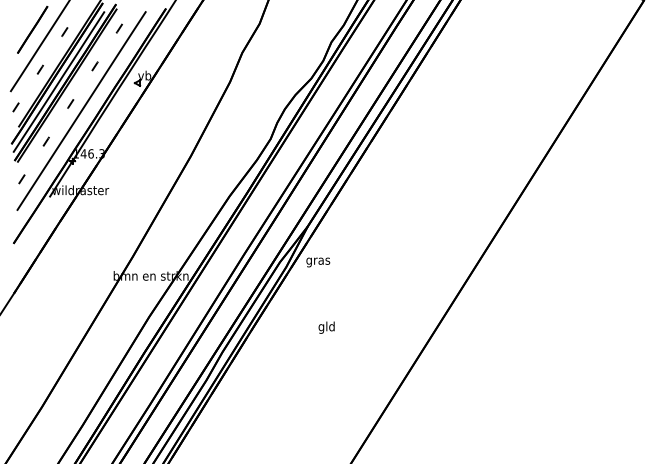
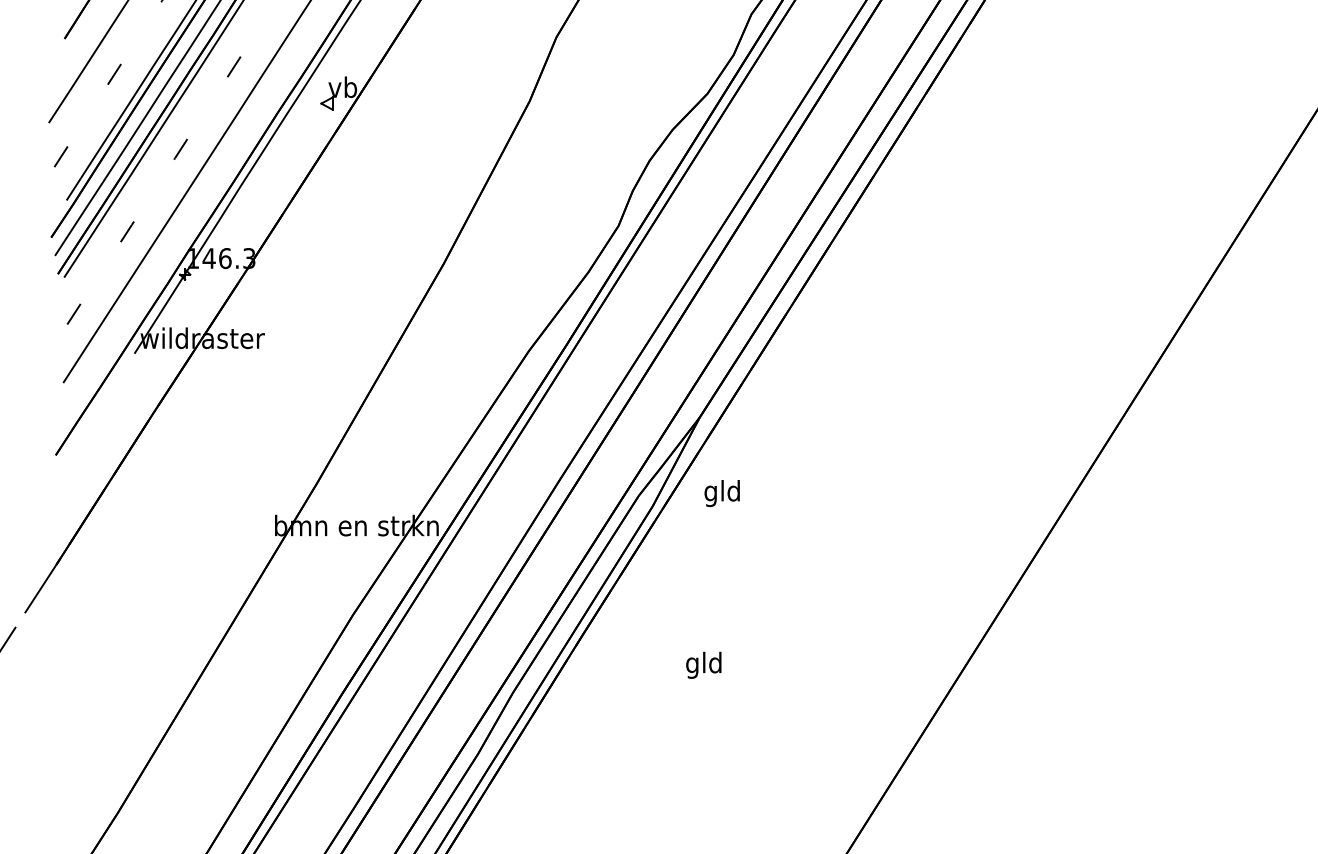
text: (318, 261) -> (723, 494), gras -> gld
text: (326, 327) -> (703, 664), moved

